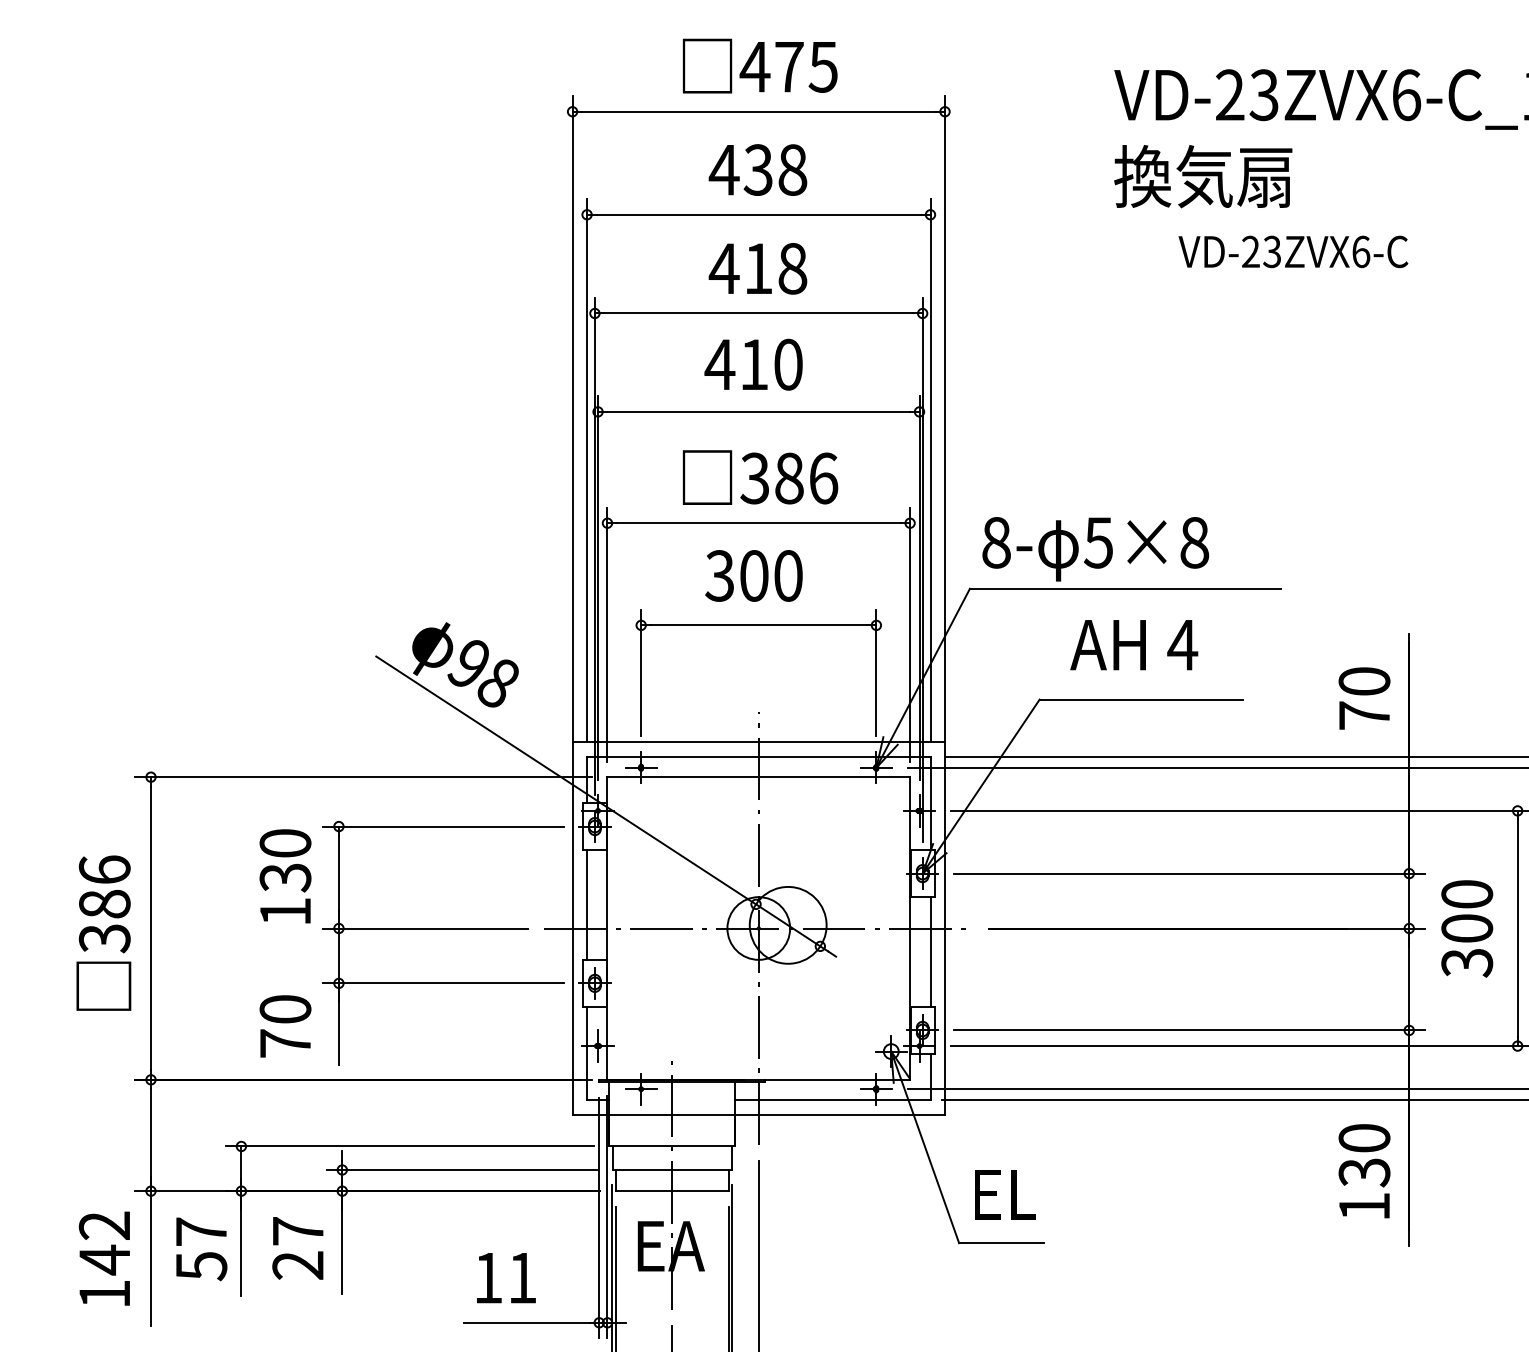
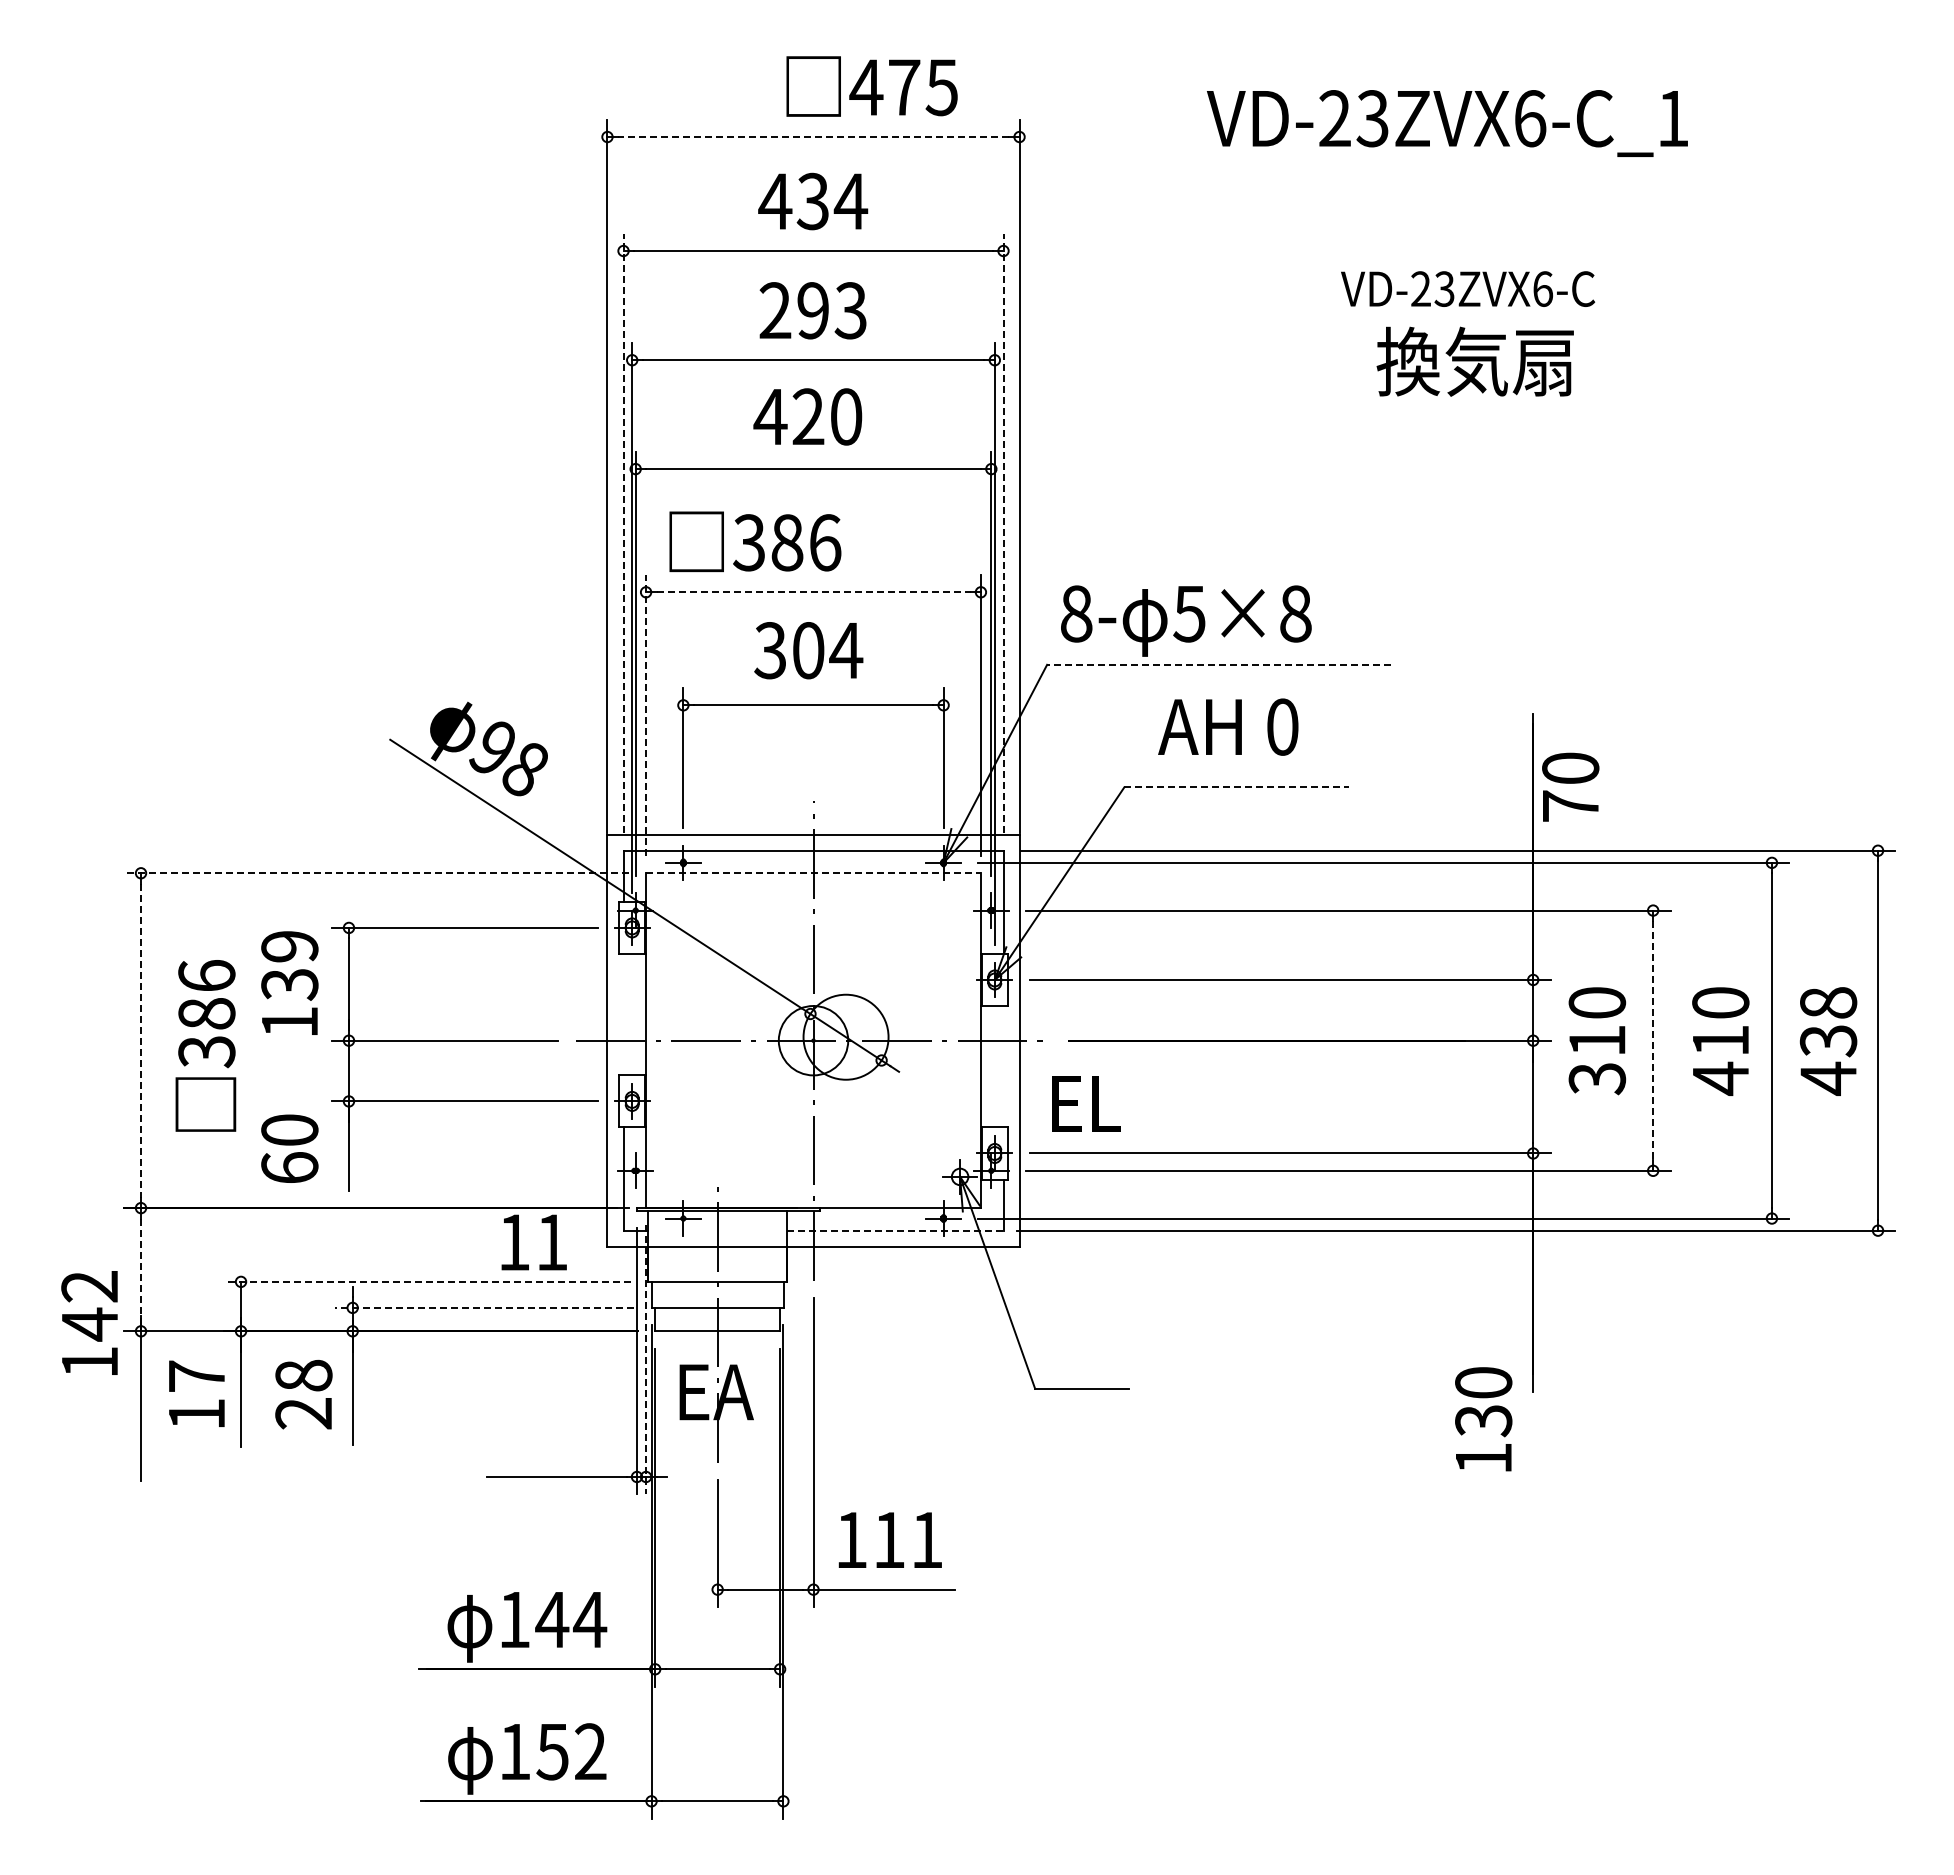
text: (759, 66) -> (871, 86), moved
line: (758, 112) -> (813, 137), solid -> dashed
text: (792, 170) -> (850, 201), 438 -> 434
text: (1202, 176) -> (1474, 361), moved
text: (1293, 251) -> (1468, 288), moved
text: (757, 268) -> (812, 310), 418 -> 293
text: (754, 364) -> (808, 416), 410 -> 420
line: (587, 470) -> (623, 533), solid -> dashed
line: (930, 470) -> (1003, 533), solid -> dashed
text: (760, 477) -> (755, 541), moved
line: (759, 523) -> (814, 592), solid -> dashed
text: (788, 575) -> (846, 650), 300 -> 304
line: (1124, 588) -> (1218, 664), solid -> dashed
line: (607, 633) -> (646, 714), solid -> dashed
text: (1182, 644) -> (1282, 726), 4 -> 0
text: (1364, 697) -> (1570, 786), moved
line: (1141, 699) -> (1237, 787), solid -> dashed
line: (363, 777) -> (376, 873), solid -> dashed
line: (759, 777) -> (814, 873), solid -> dashed
text: (285, 843) -> (289, 946), 130 -> 139
line: (587, 904) -> (623, 1014), removed
text: (1467, 928) -> (1597, 1040), 300 -> 310
line: (1517, 928) -> (1653, 1040), solid -> dashed
line: (151, 929) -> (141, 1041), solid -> dashed
text: (103, 932) -> (205, 1045), moved
line: (930, 951) -> (1003, 1066), removed
text: (285, 1043) -> (289, 1167), 70 -> 60
line: (832, 1100) -> (895, 1230), solid -> dashed
line: (151, 1136) -> (141, 1270), solid -> dashed
line: (409, 1146) -> (427, 1281), solid -> dashed
line: (461, 1169) -> (484, 1307), solid -> dashed
text: (1364, 1171) -> (1483, 1419), moved
text: (1005, 1194) -> (1086, 1103), moved
line: (607, 1217) -> (646, 1360), solid -> dashed
text: (297, 1231) -> (303, 1375), 27 -> 28
text: (104, 1258) -> (89, 1322), moved
text: (202, 1266) -> (197, 1414), 57 -> 17
text: (505, 1278) -> (533, 1242), moved

